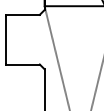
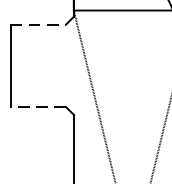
line: (23, 14) -> (38, 24), solid -> dashed
line: (23, 64) -> (38, 106), solid -> dashed

